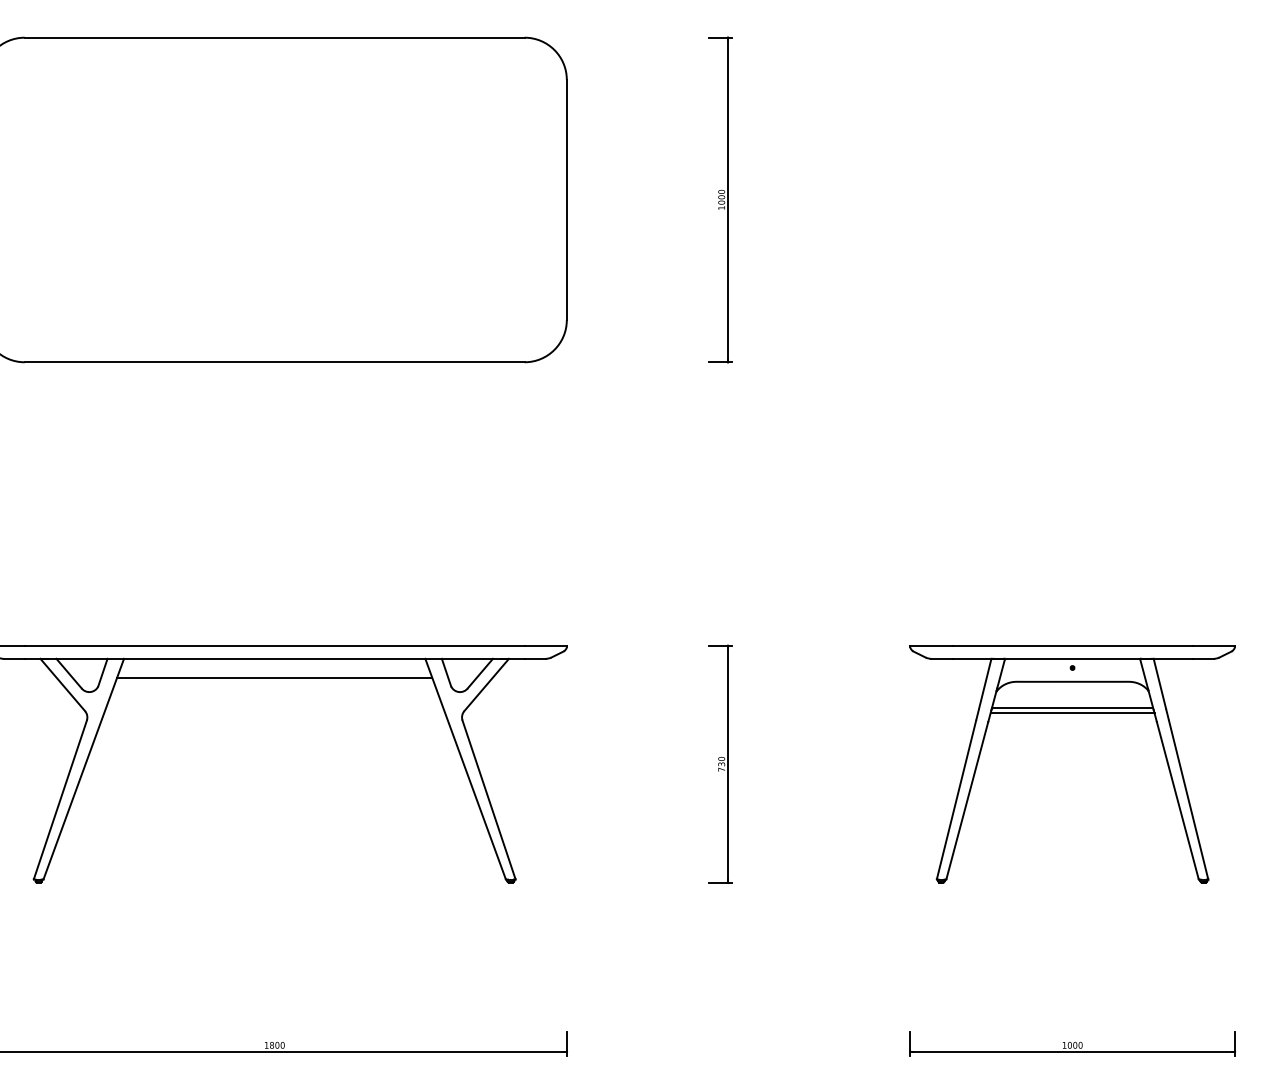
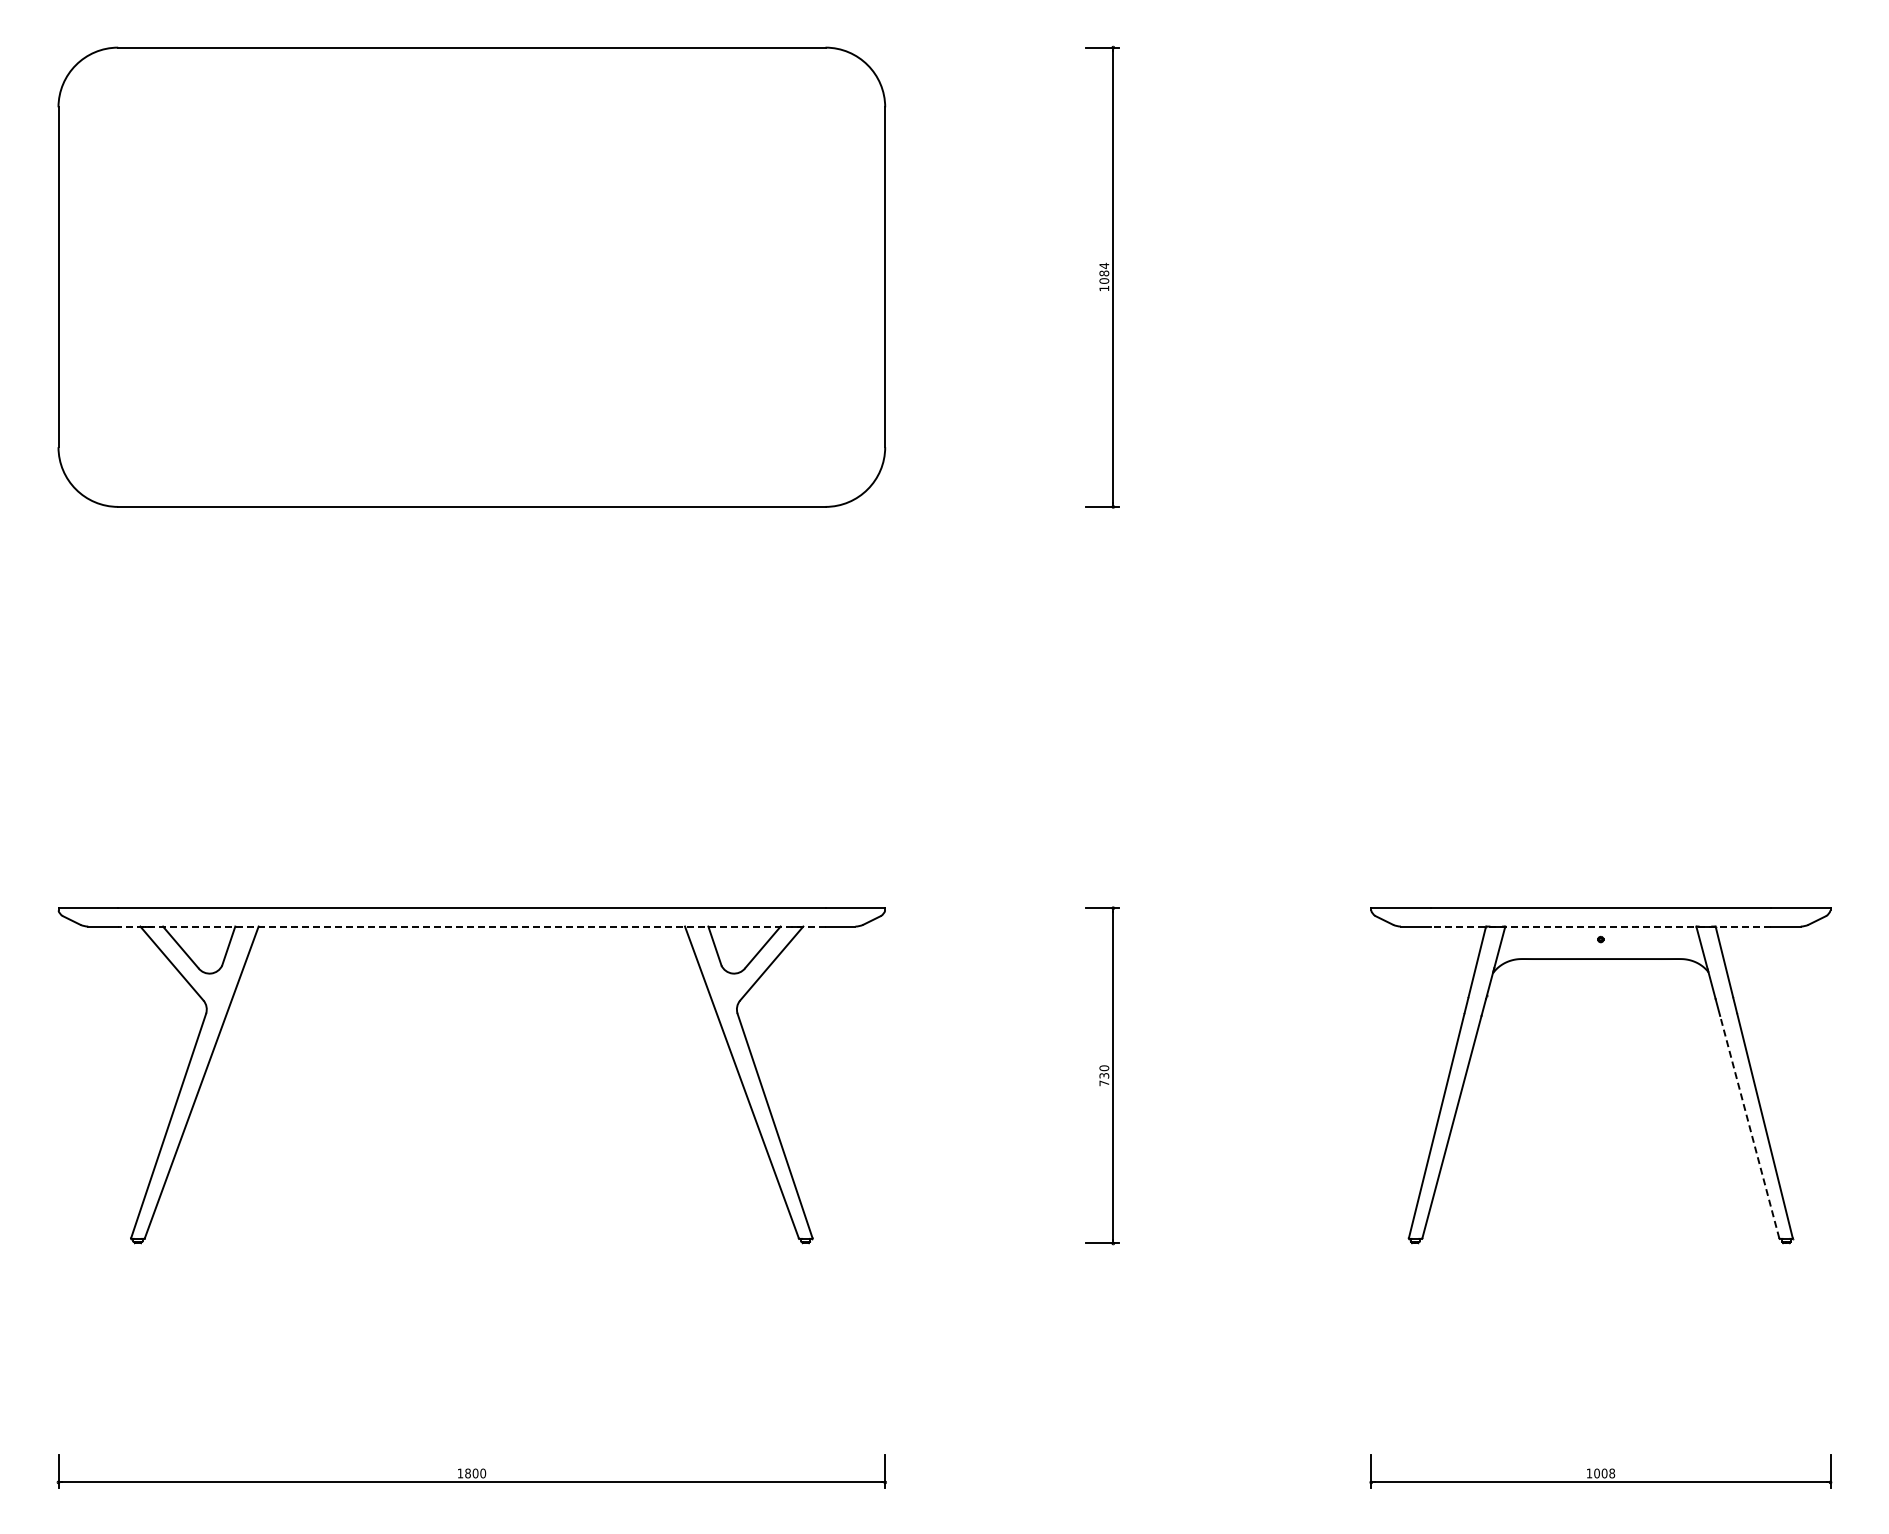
text: (721, 194) -> (1104, 269), 1000 -> 1084
line: (274, 658) -> (471, 926), solid -> dashed
line: (1072, 658) -> (1600, 926), solid -> dashed
line: (274, 678) -> (471, 954), removed
line: (1072, 707) -> (1600, 995), removed
line: (1072, 713) -> (1600, 1003), removed
line: (1177, 800) -> (1749, 1126), solid -> dashed
text: (1080, 1045) -> (1612, 1473), 1000 -> 1008

